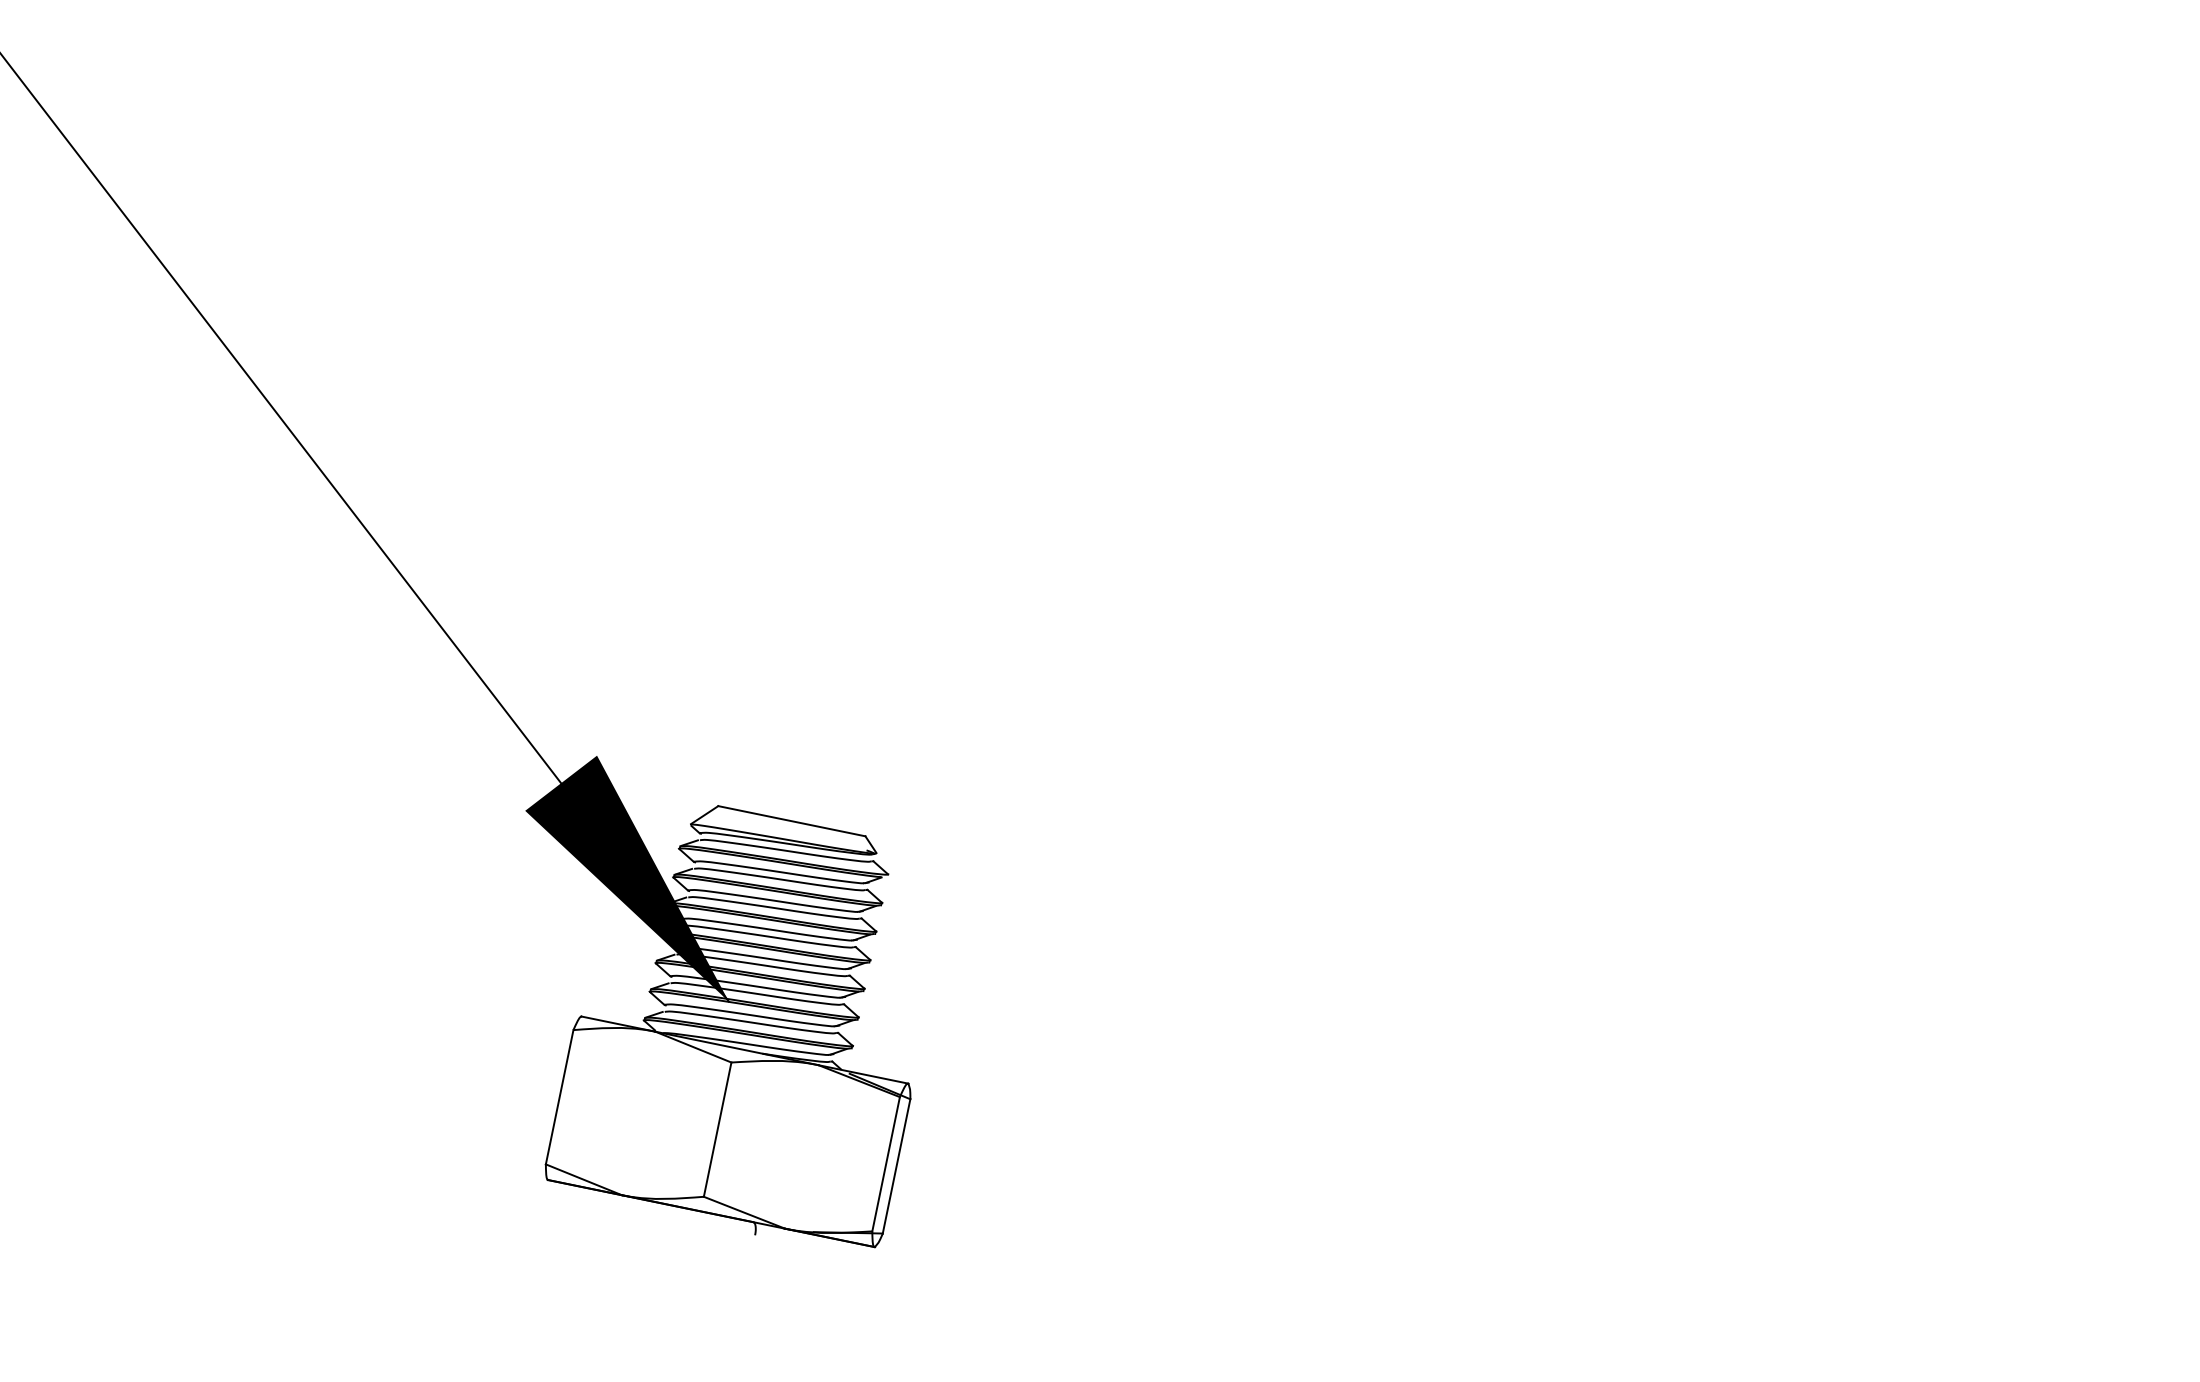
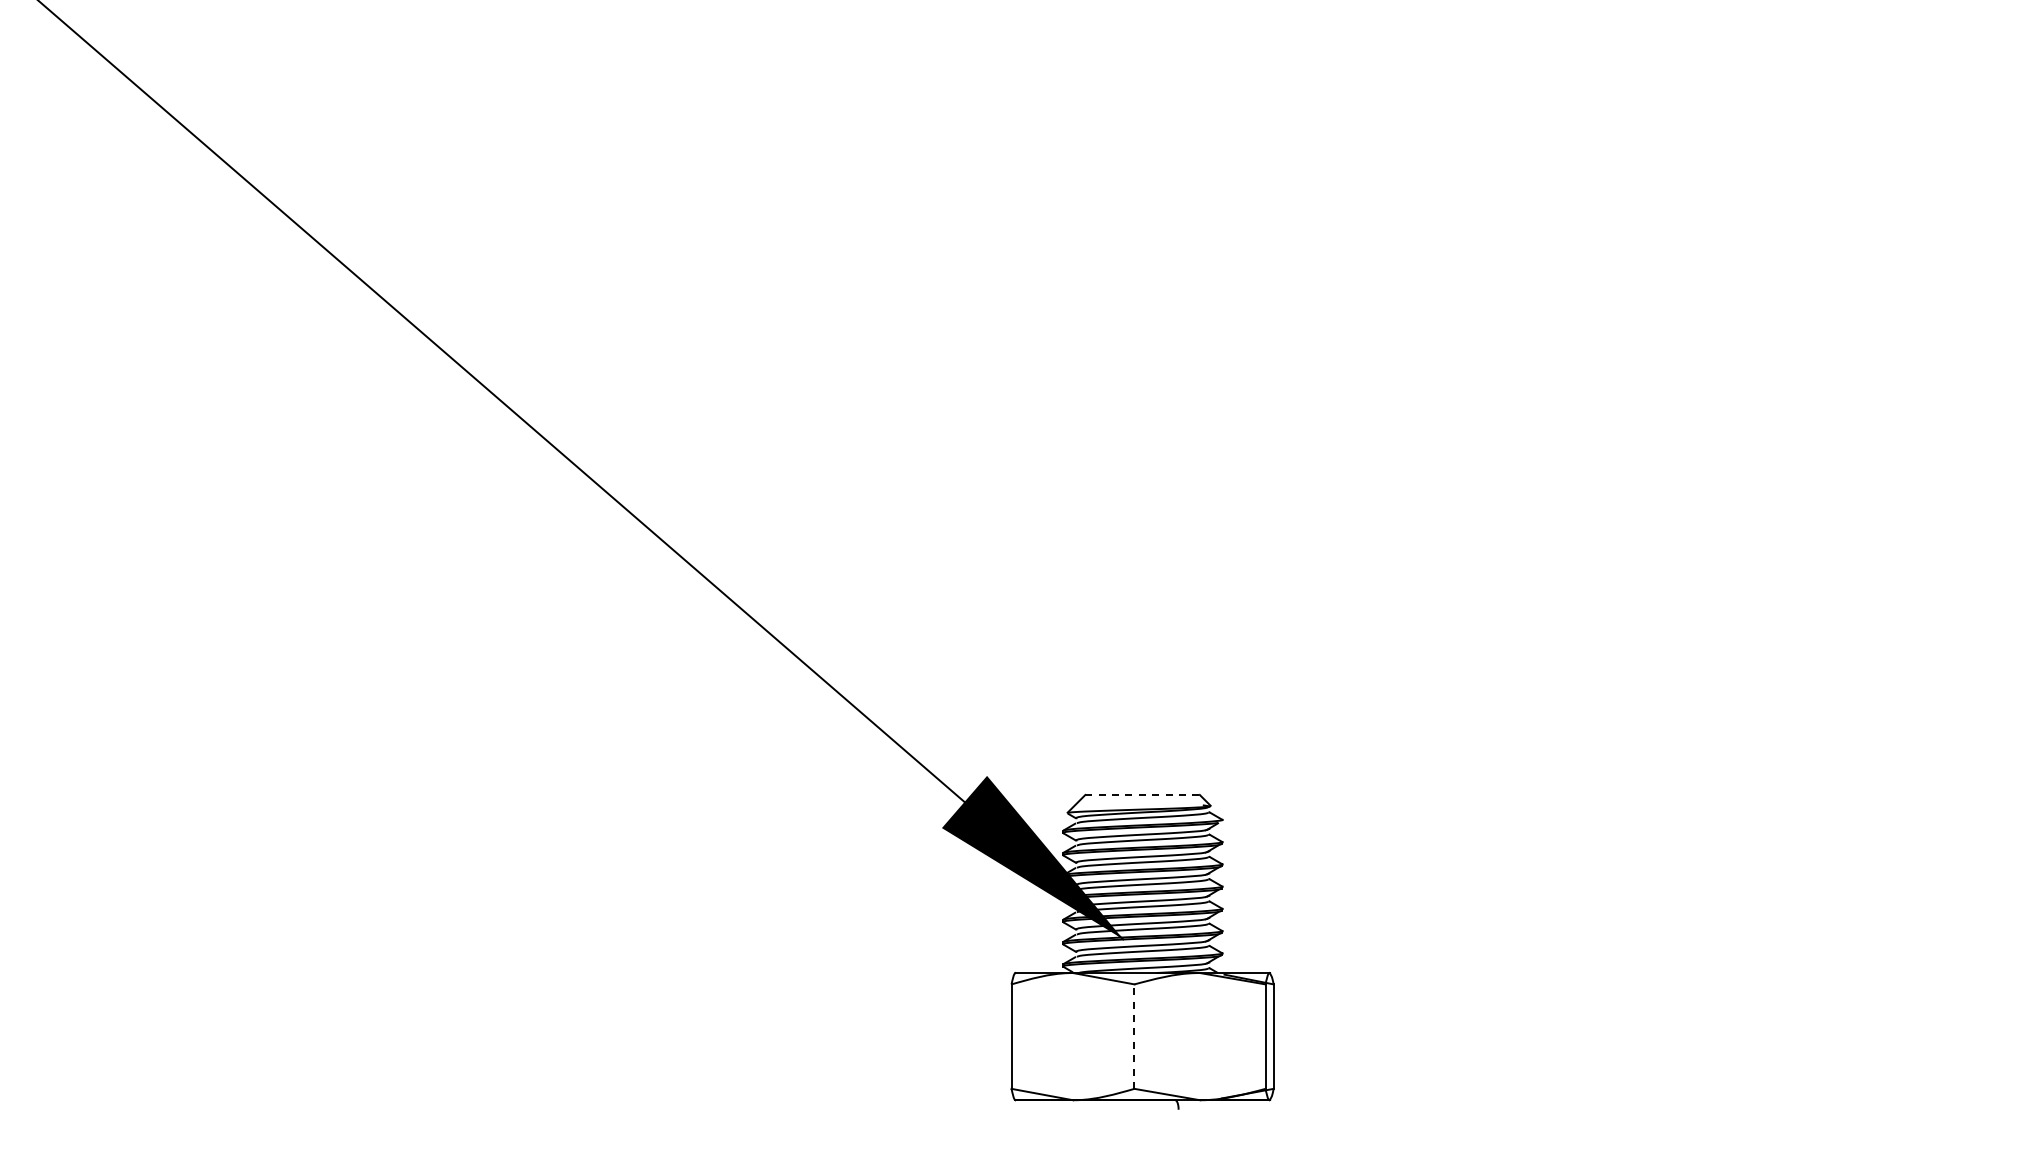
line: (793, 820) -> (1143, 794), solid -> dashed
line: (717, 1129) -> (1134, 1036), solid -> dashed

